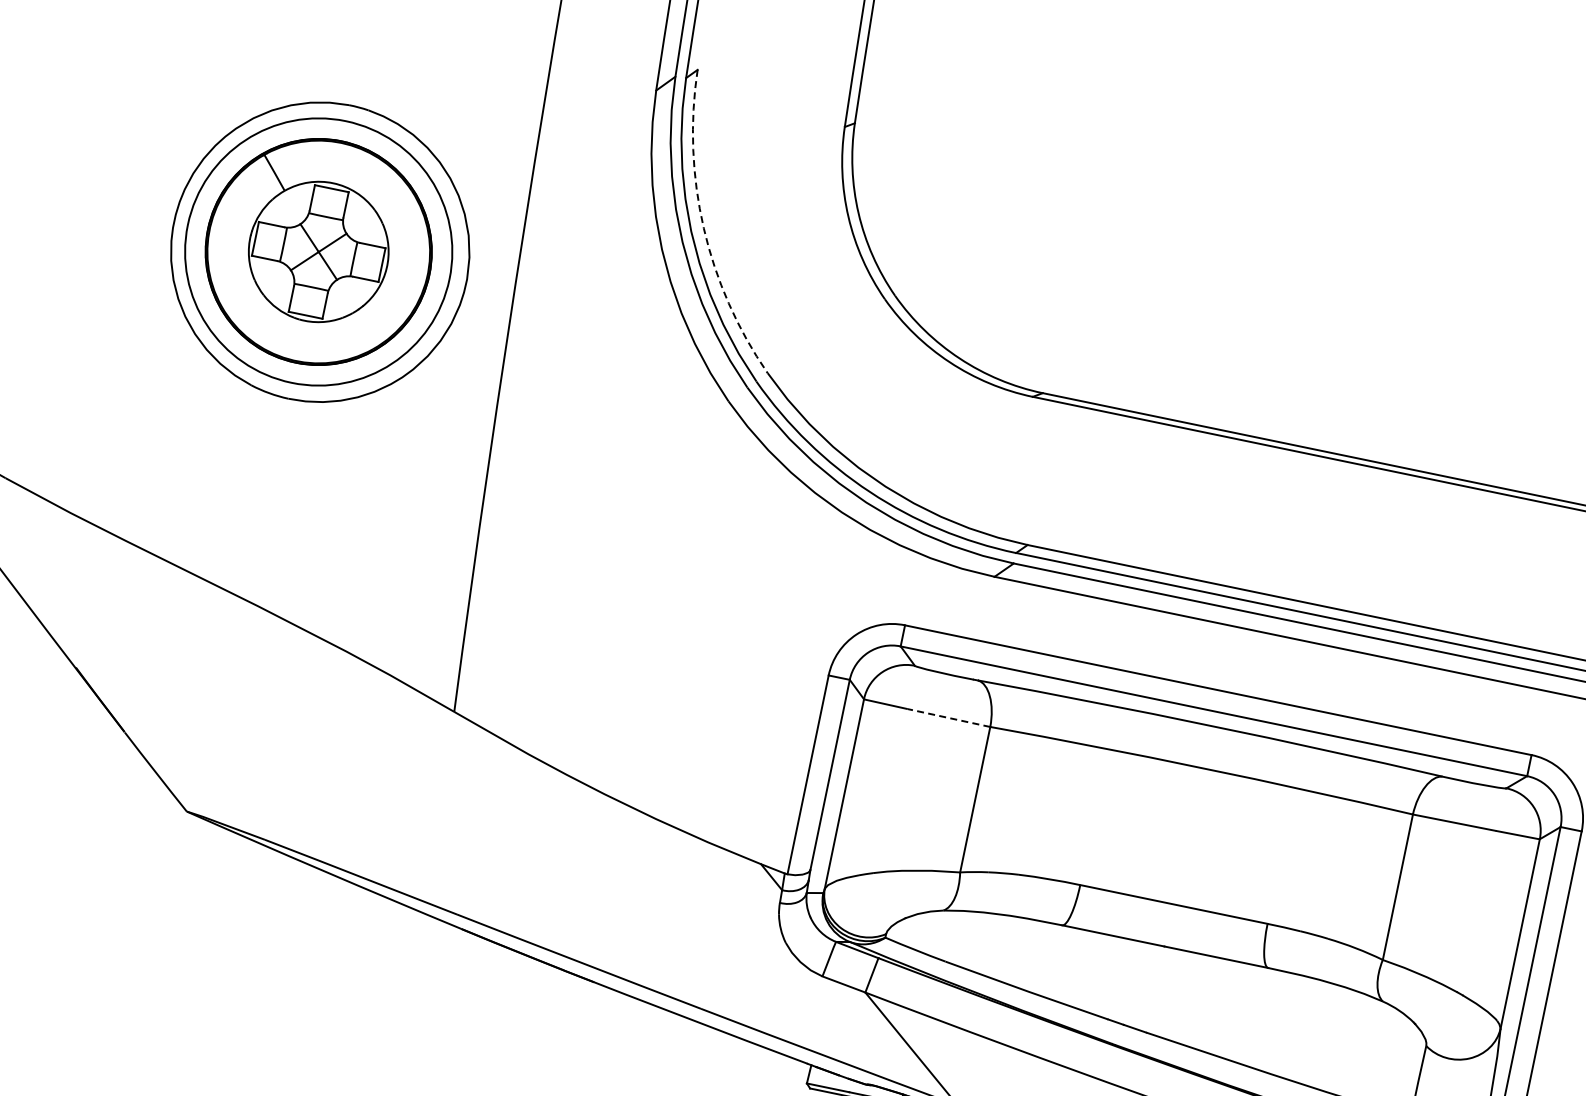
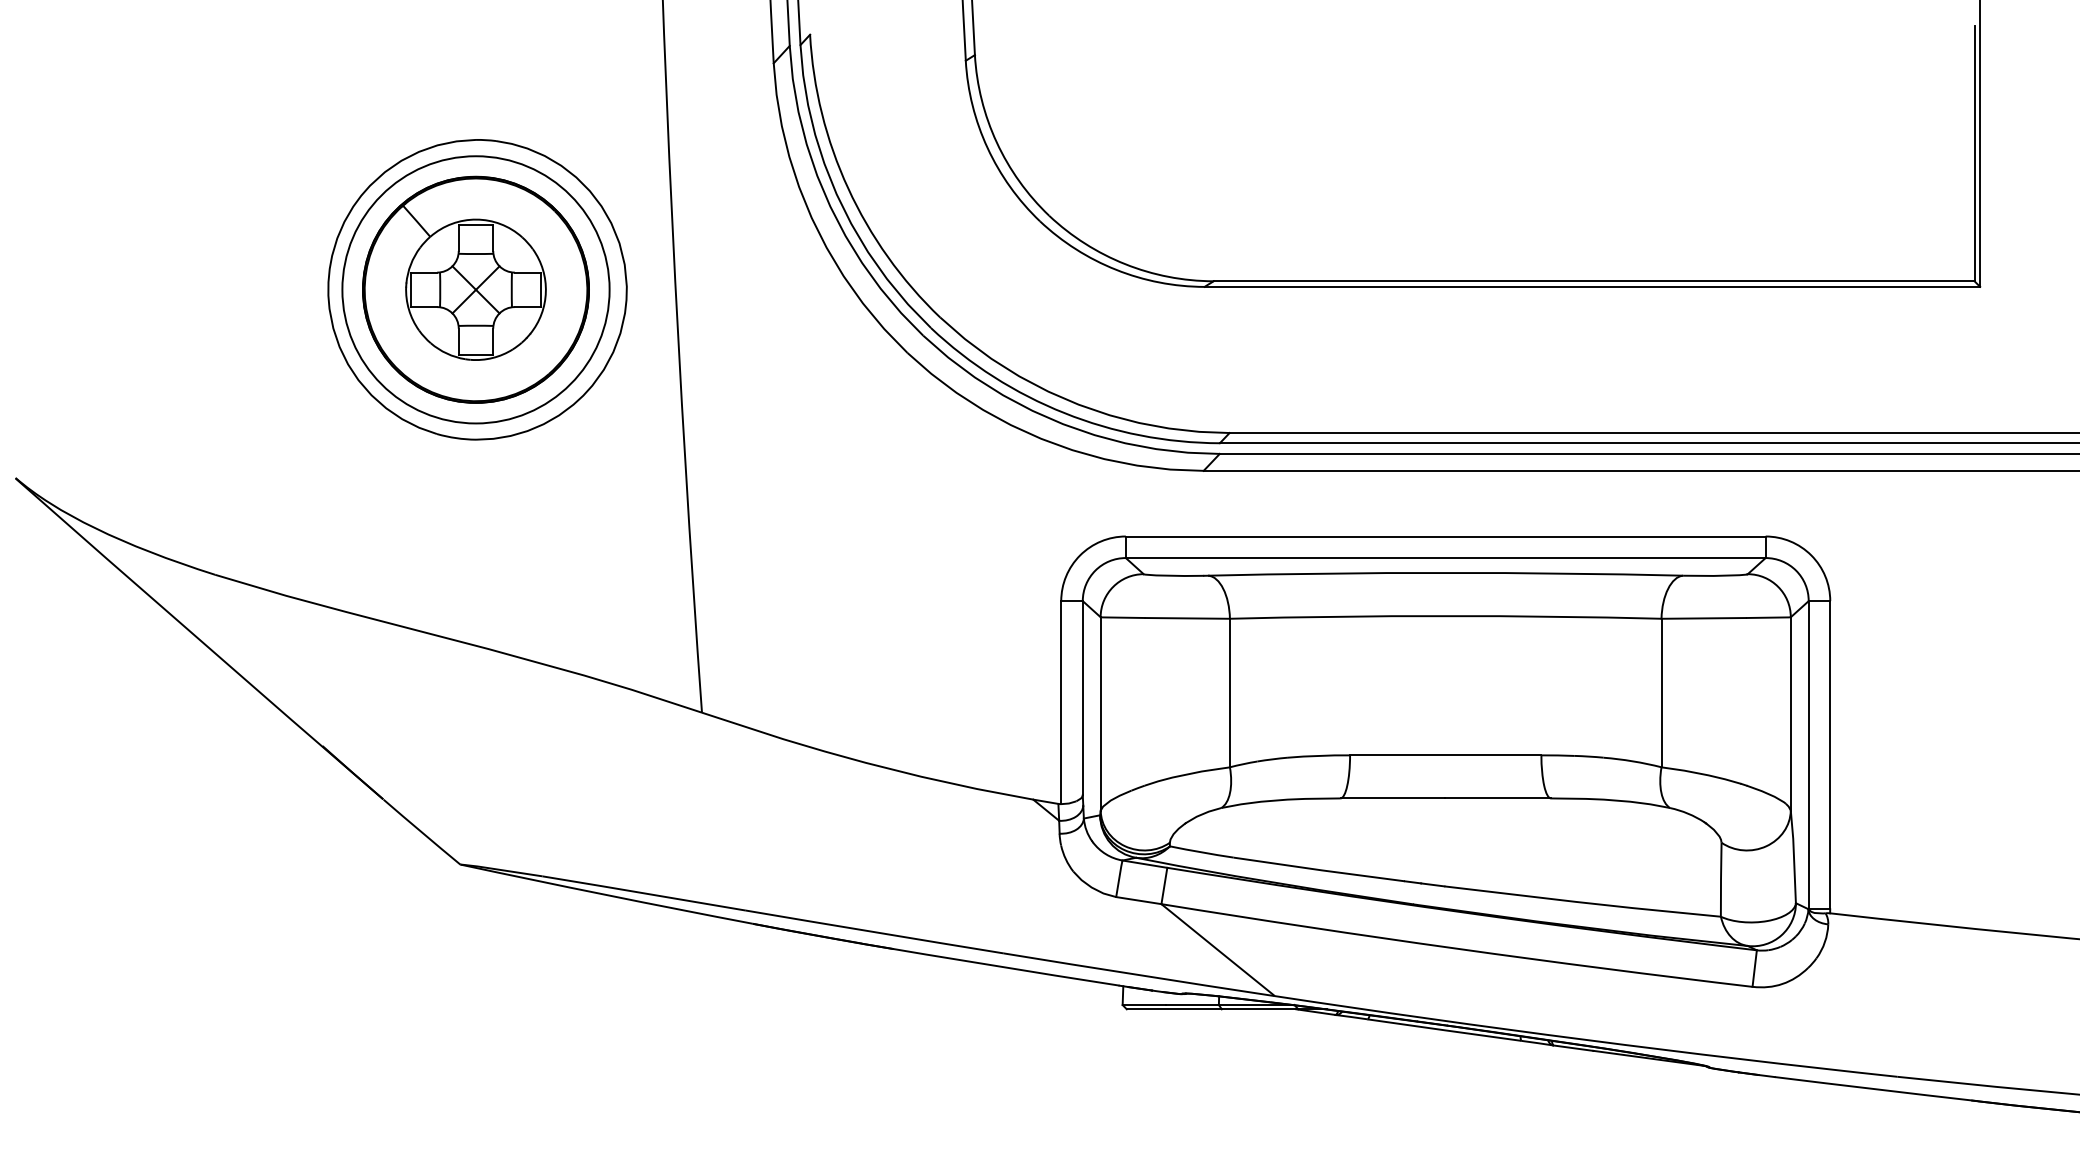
arc: (704, 228) -> (848, 188), dashed -> solid
line: (948, 718) -> (1187, 618), dashed -> solid

